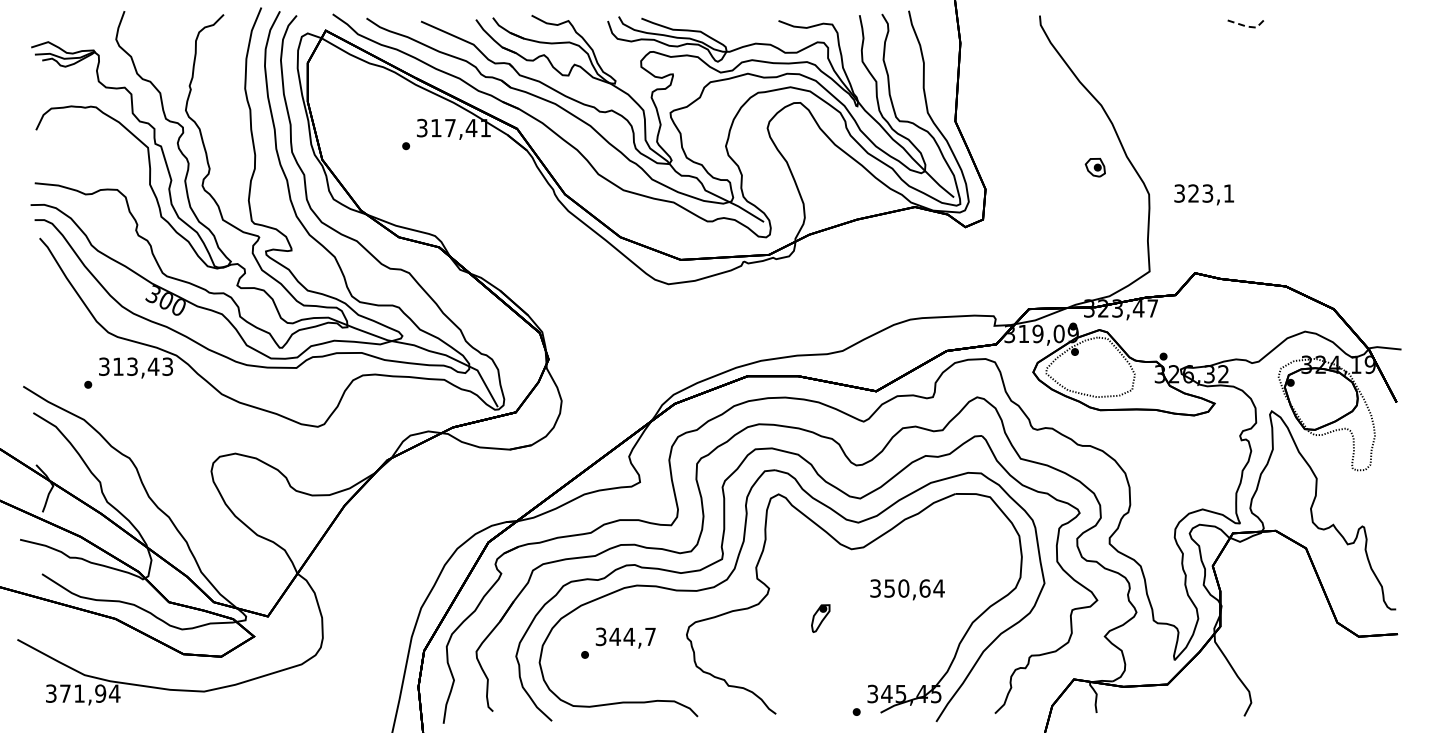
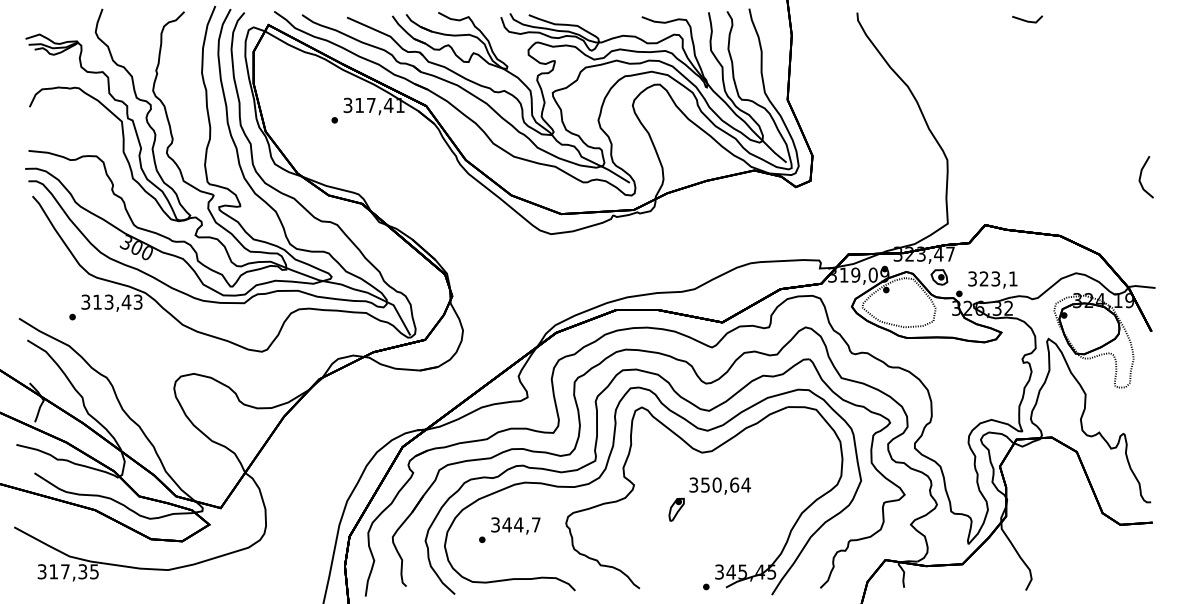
line: (1247, 26) -> (1028, 21), dashed -> solid
part: (1094, 167) -> (938, 277), moved
text: (1204, 194) -> (993, 279), moved
line: (1384, 213) -> (1141, 175), added
text: (907, 589) -> (720, 485), moved
text: (90, 693) -> (74, 571), 371,94 -> 317,35

